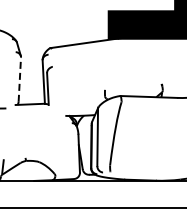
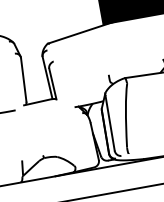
line: (19, 79) -> (23, 79), dashed -> solid

